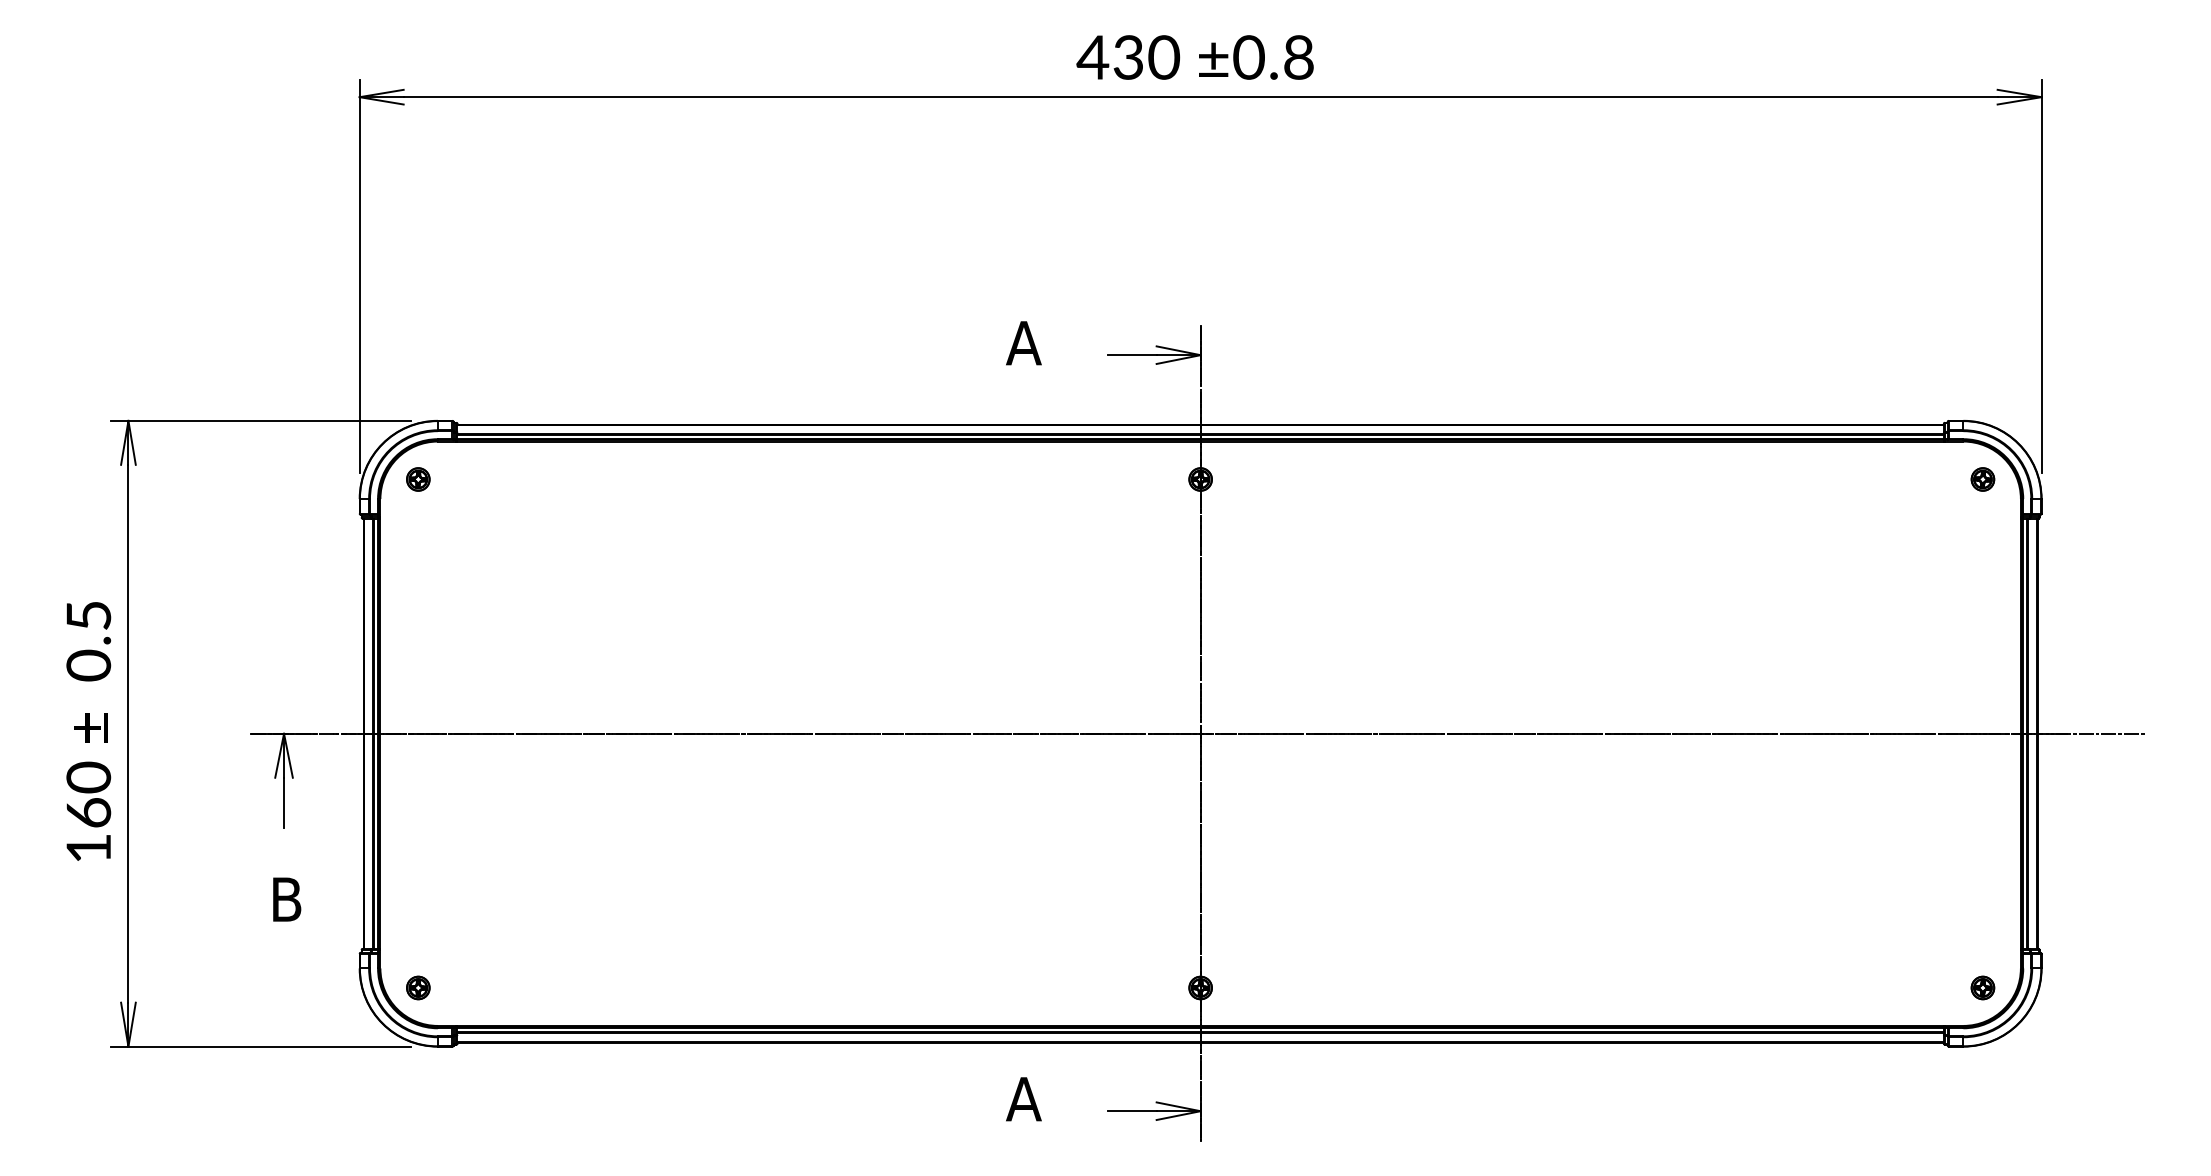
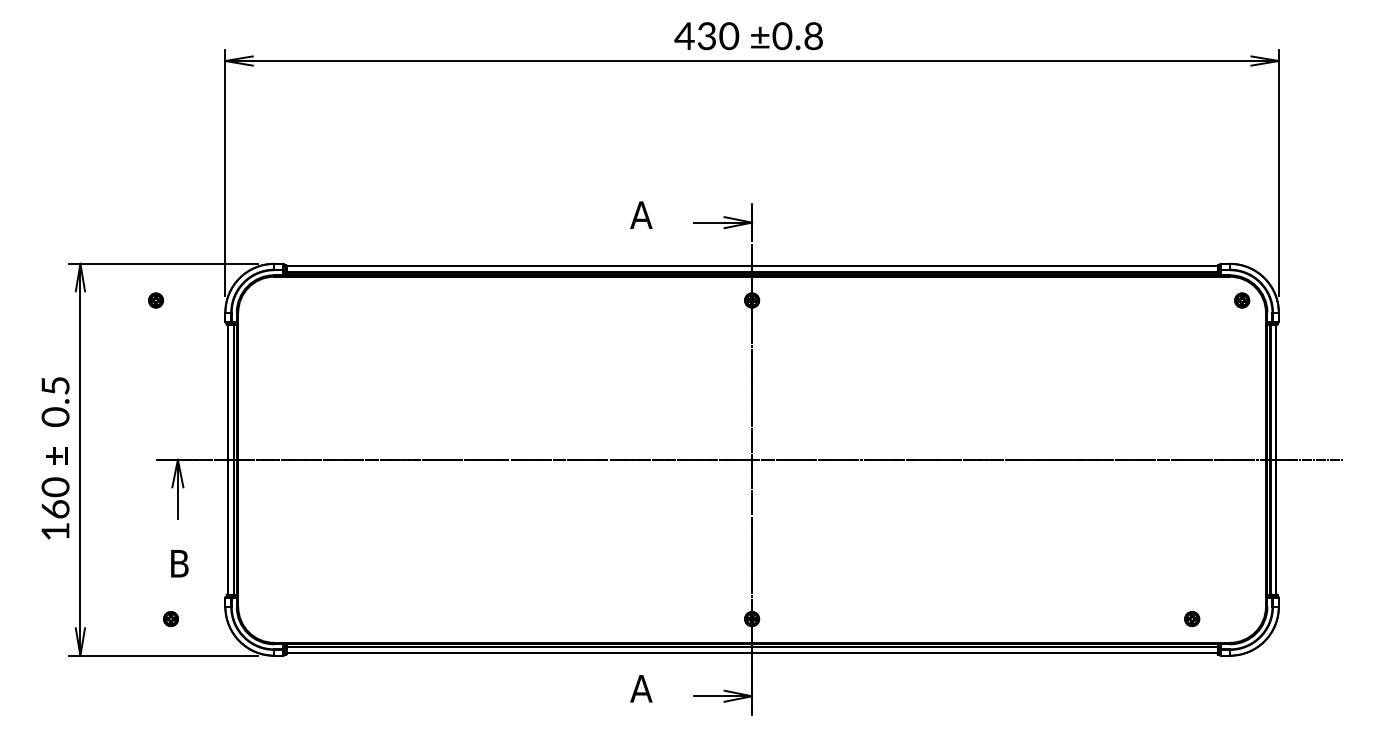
part: (417, 479) -> (155, 300), moved
part: (417, 988) -> (170, 619), moved
part: (1983, 988) -> (1192, 619), moved

